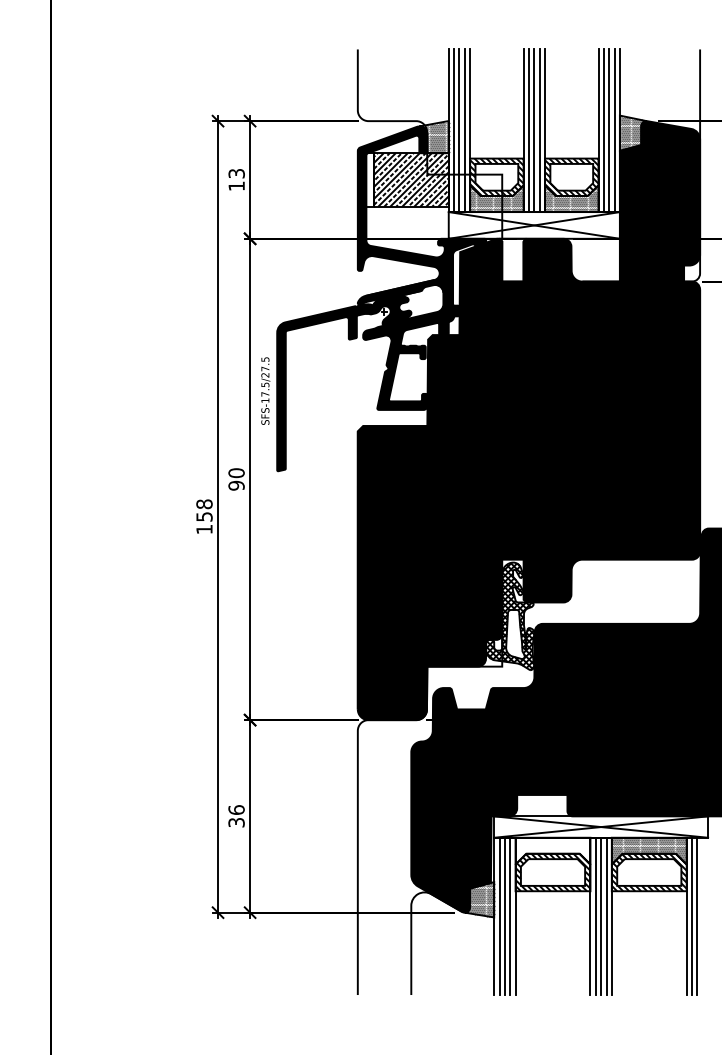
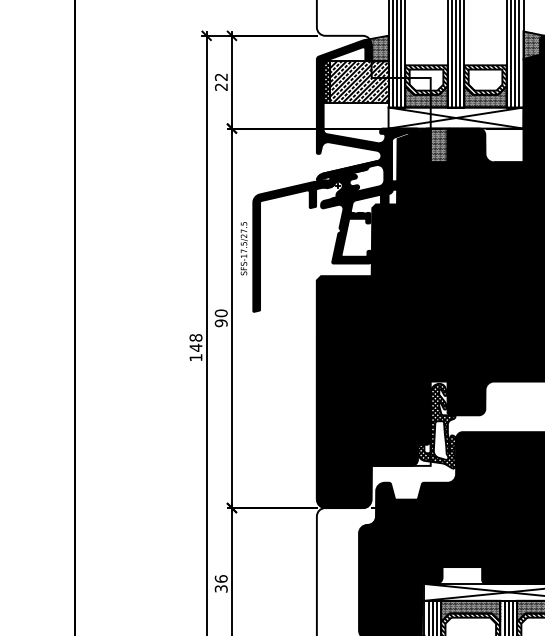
hatch: (369, 179) -> (326, 81), added
text: (236, 180) -> (221, 82), 13 -> 22
hatch: (512, 259) -> (438, 144), added
text: (204, 516) -> (195, 347), 158 -> 148
hatch: (552, 849) -> (470, 610), added

